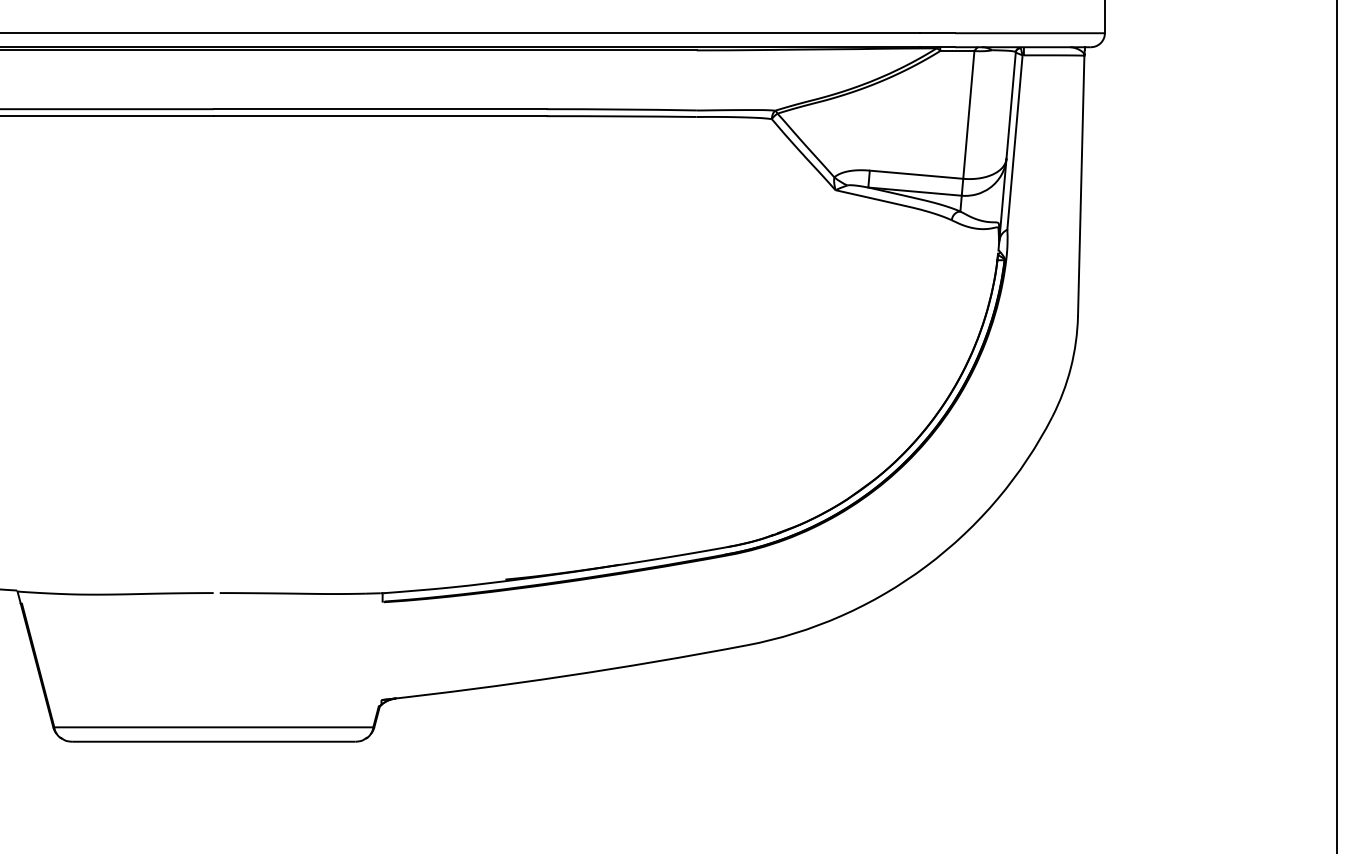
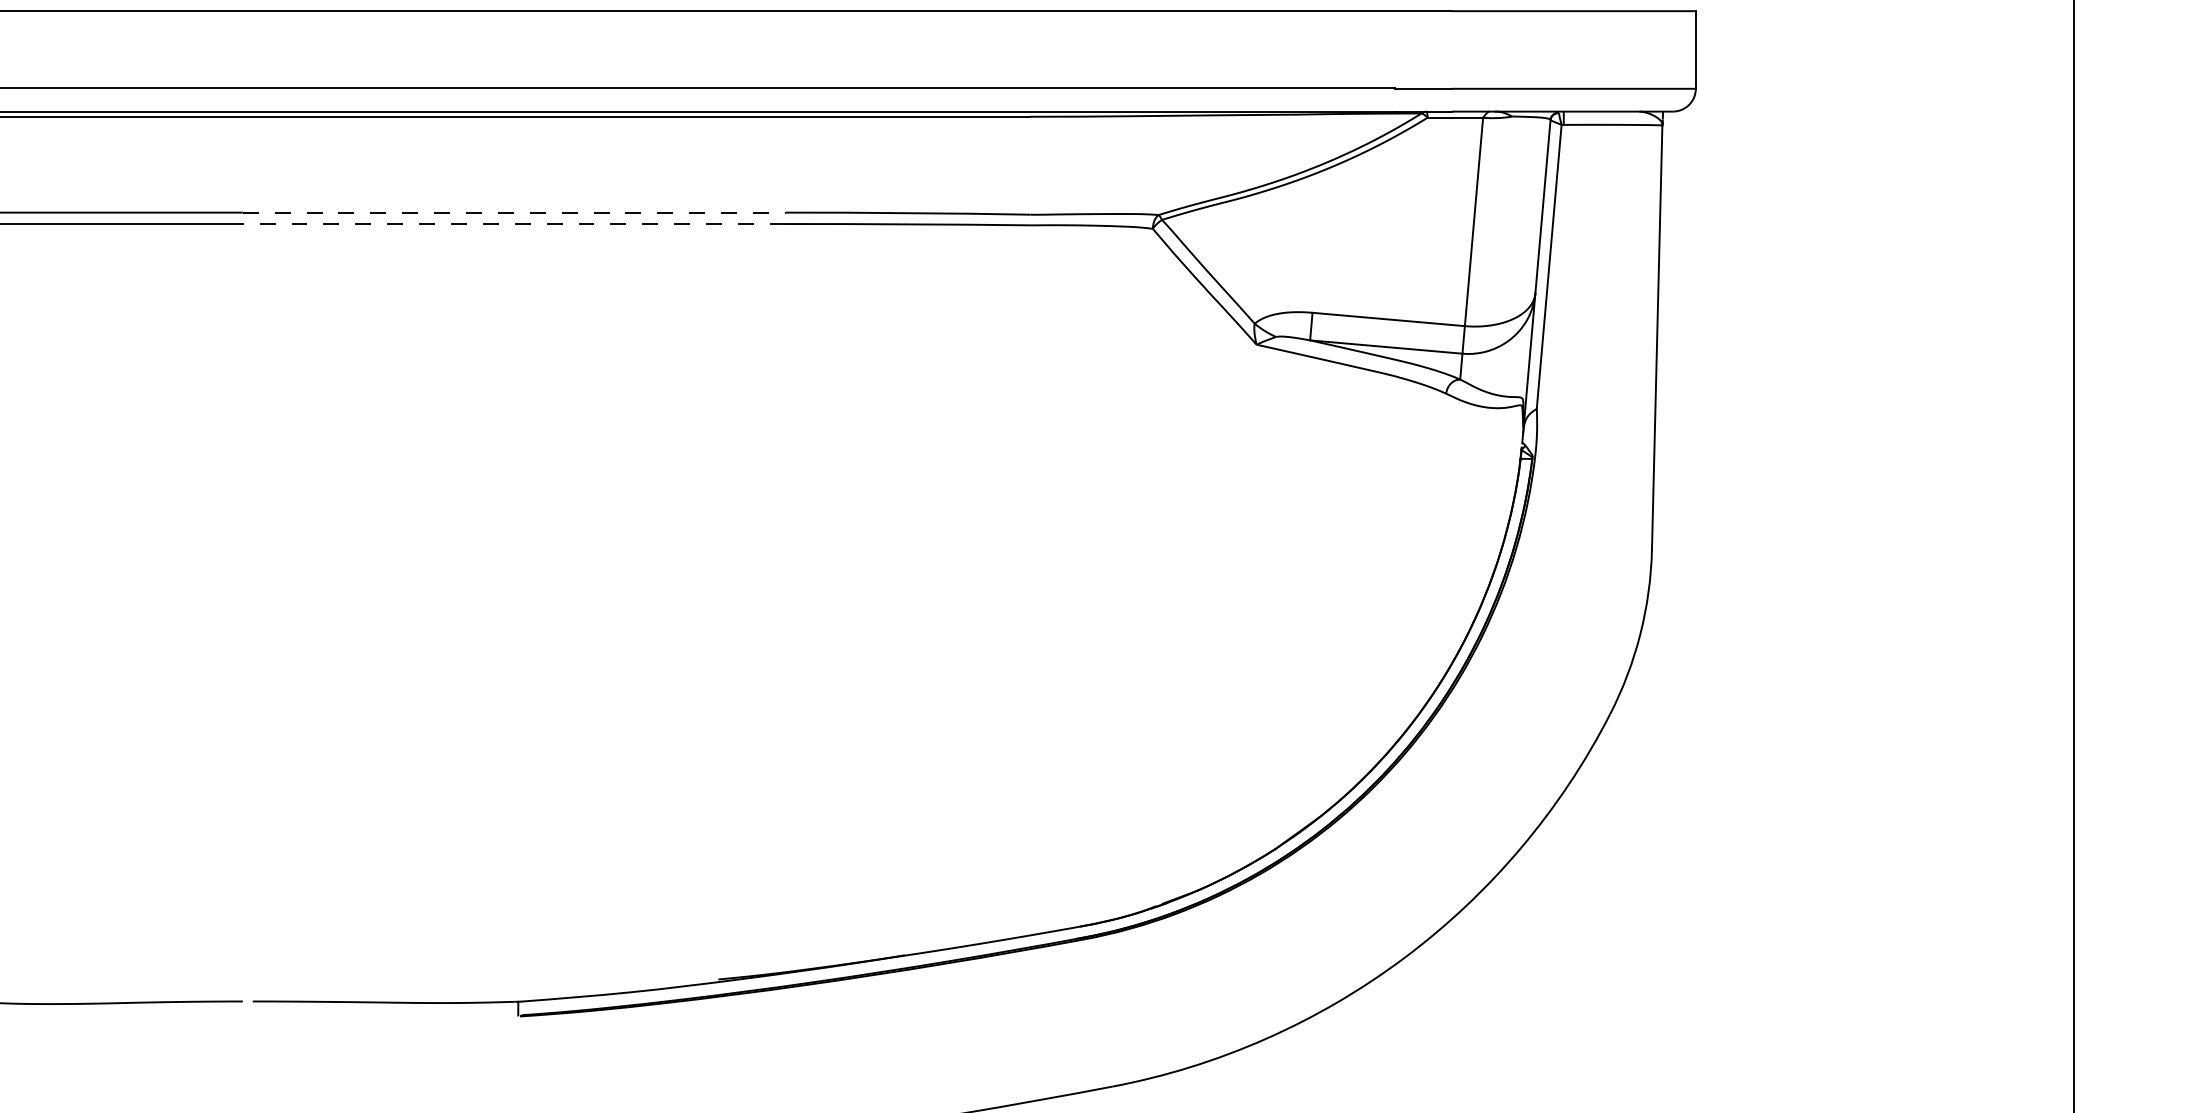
line: (380, 109) -> (514, 213), solid -> dashed
line: (380, 116) -> (514, 224), solid -> dashed

